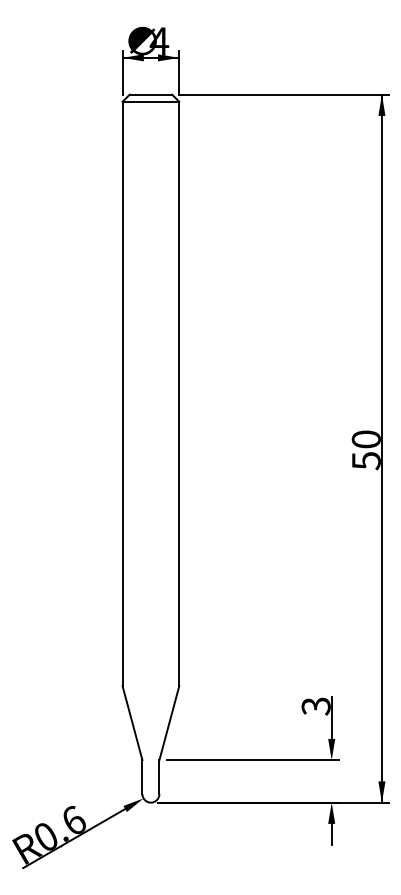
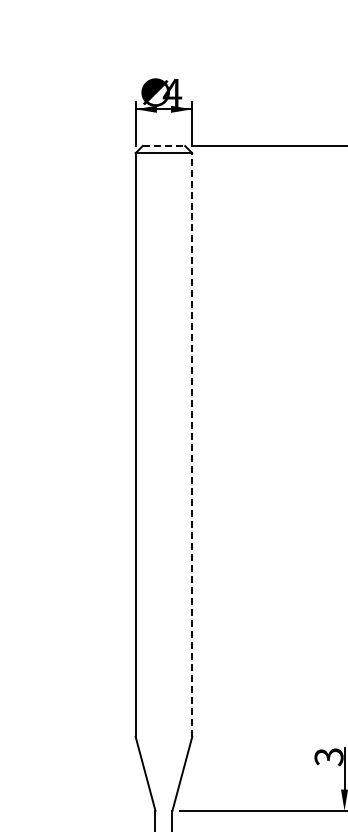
line: (151, 94) -> (164, 145), solid -> dashed
line: (179, 393) -> (192, 444), solid -> dashed

